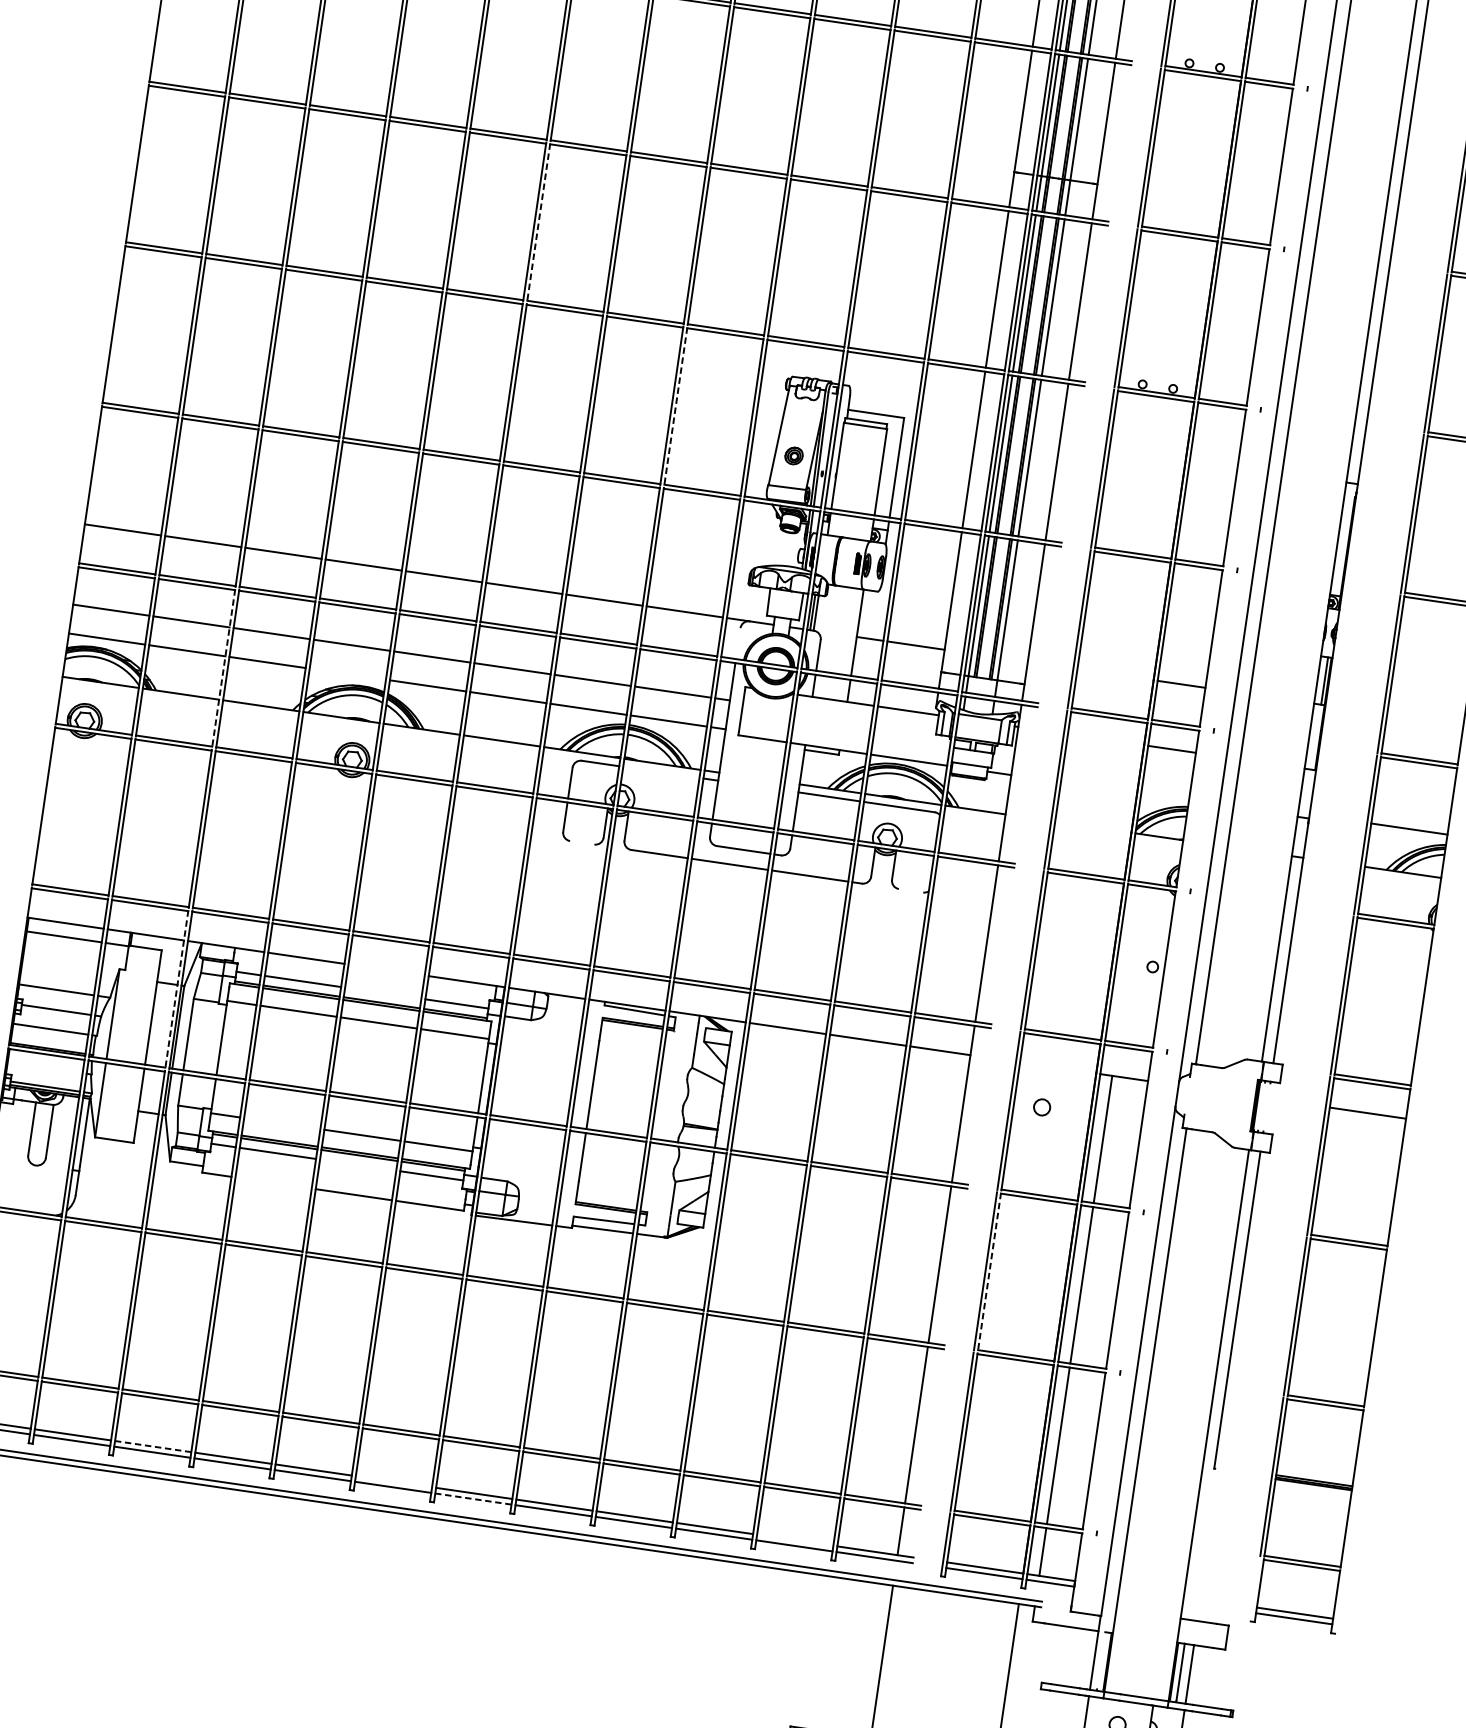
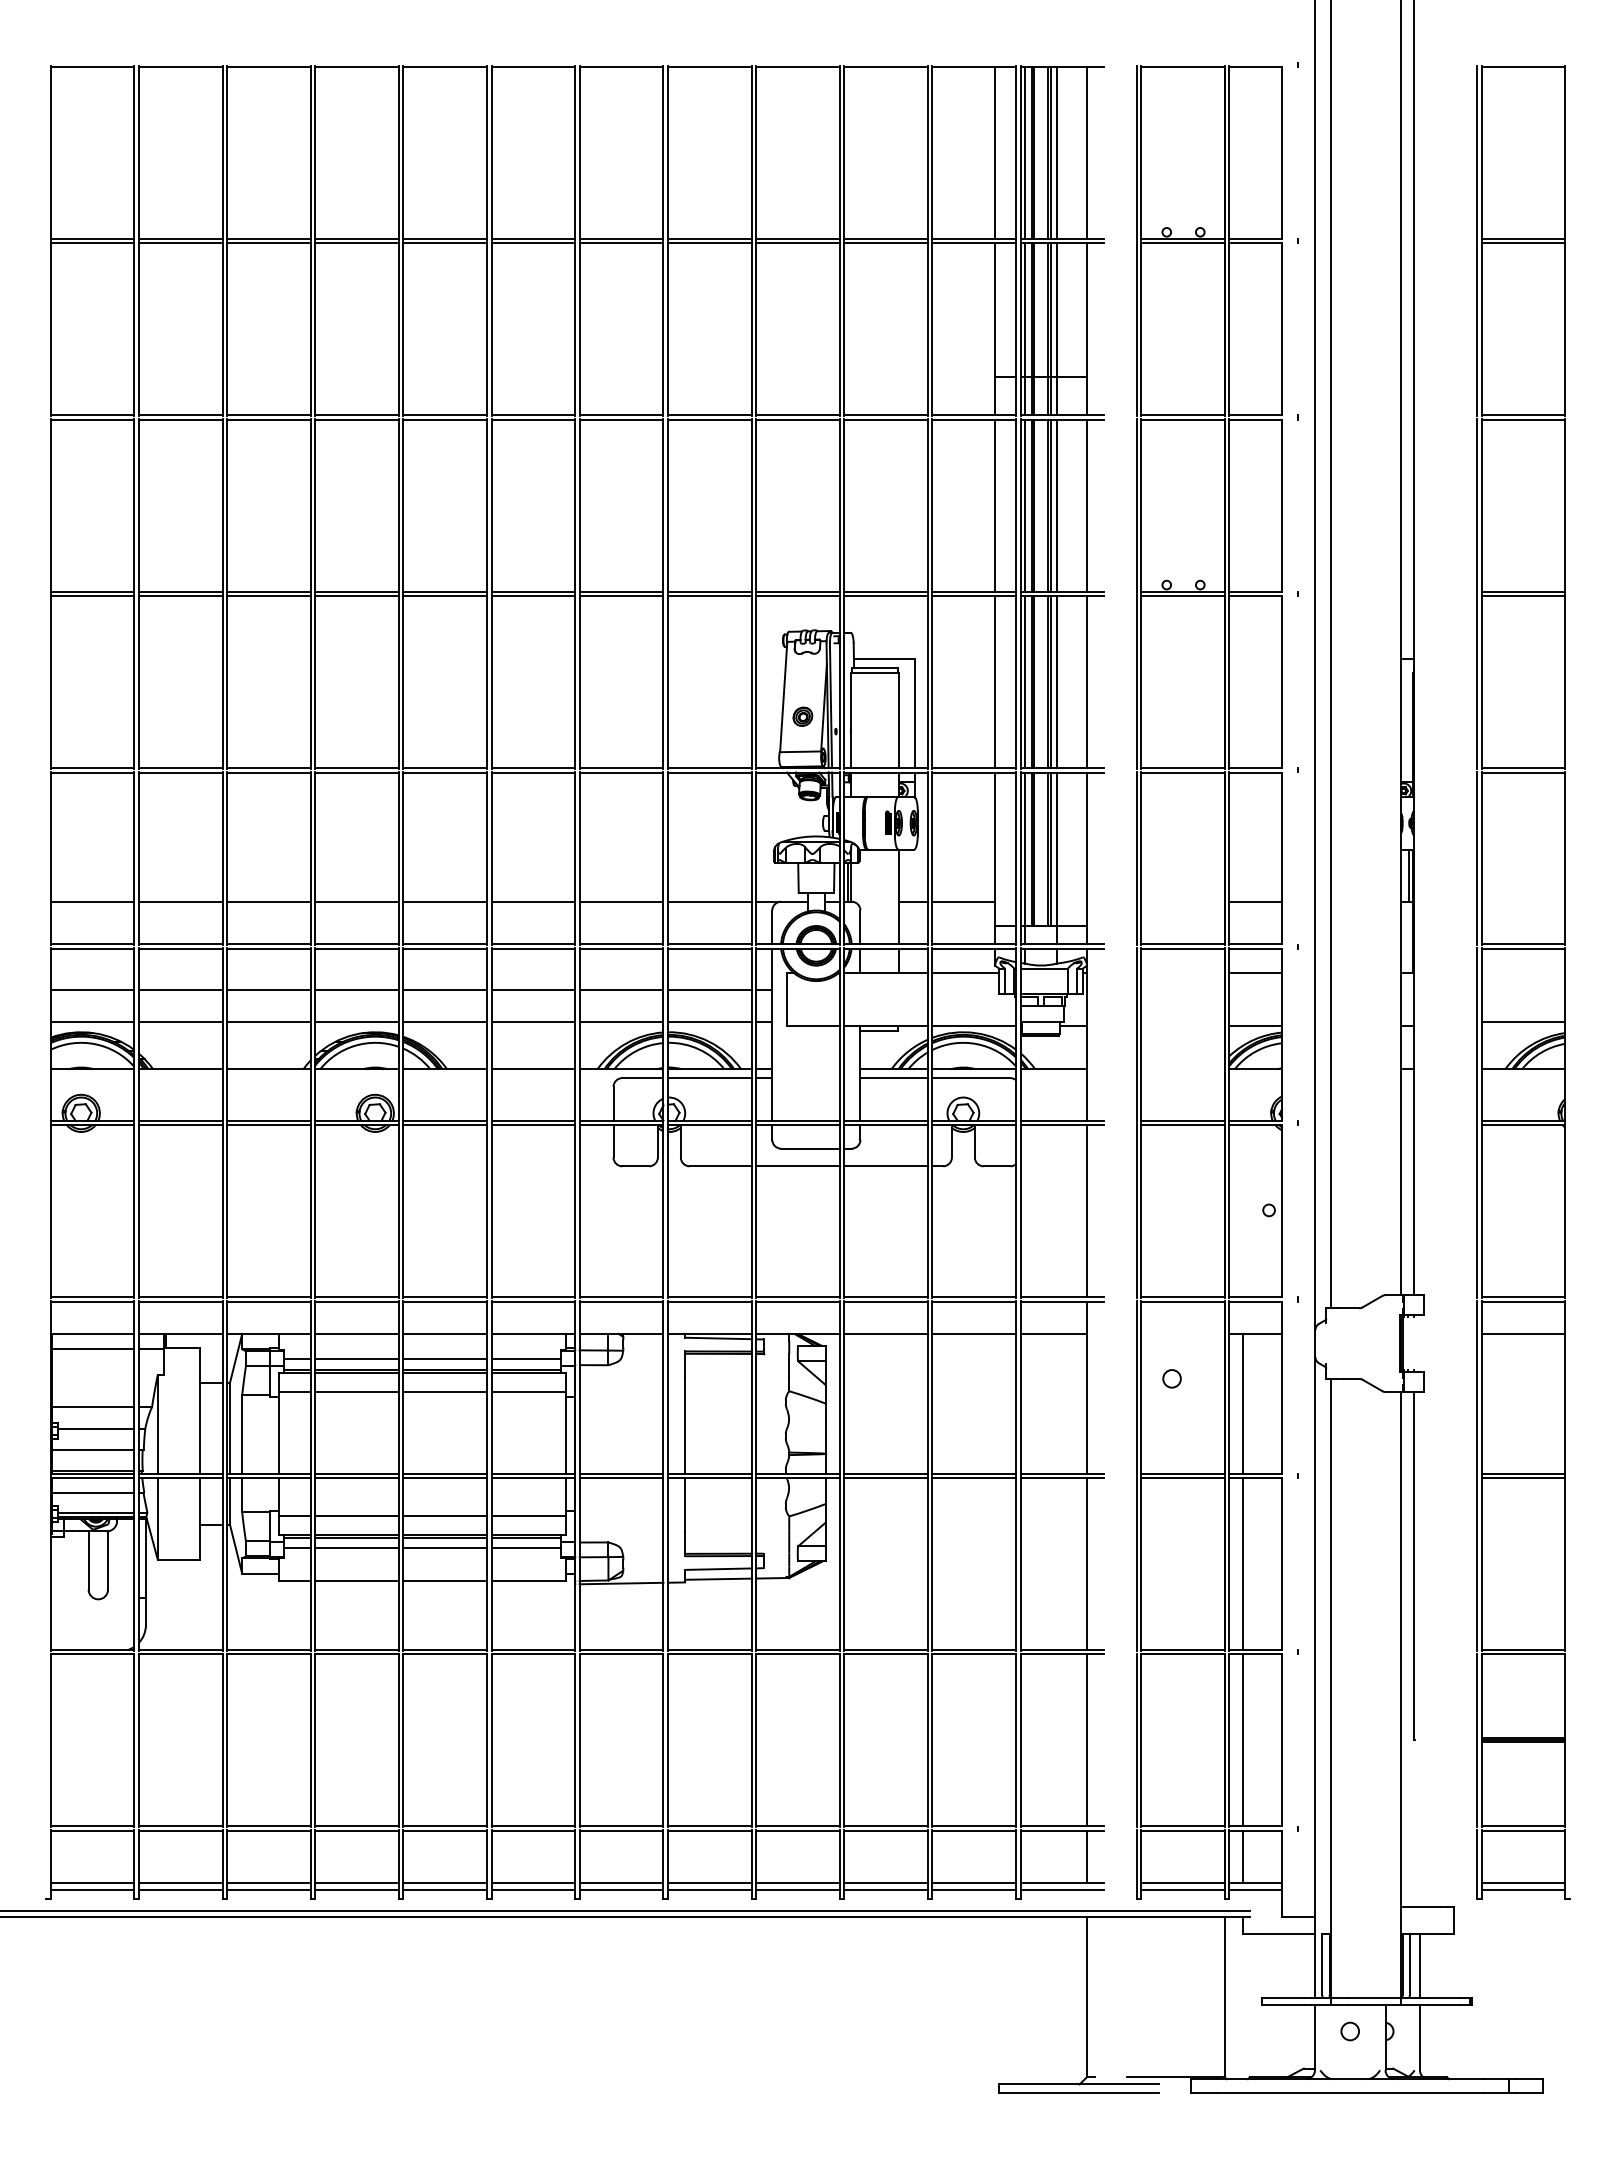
line: (538, 222) -> (491, 505), dashed -> solid
line: (675, 406) -> (667, 682), dashed -> solid
line: (738, 643) -> (772, 927), added
line: (223, 668) -> (222, 1034), dashed -> solid
line: (347, 673) -> (356, 1021), added
line: (661, 772) -> (709, 1078), added
line: (1164, 797) -> (1255, 1026), added
line: (582, 842) -> (635, 1166), added
line: (910, 890) -> (996, 1166), added
line: (386, 969) -> (445, 1333), added
line: (176, 989) -> (222, 1387), dashed -> solid
line: (383, 993) -> (445, 1359), added
line: (44, 1067) -> (92, 1492), added
line: (281, 1123) -> (356, 1515), added
line: (358, 1165) -> (445, 1548), added
line: (273, 1182) -> (356, 1580), added
line: (989, 1272) -> (1141, 1564), dashed -> solid
line: (152, 1446) -> (268, 1883), dashed -> solid
line: (394, 1481) -> (533, 1883), added
line: (473, 1499) -> (621, 1889), dashed -> solid
line: (795, 1540) -> (974, 1883), added
line: (1255, 1589) -> (1477, 1864), added
line: (1101, 1660) -> (1322, 1964), added

